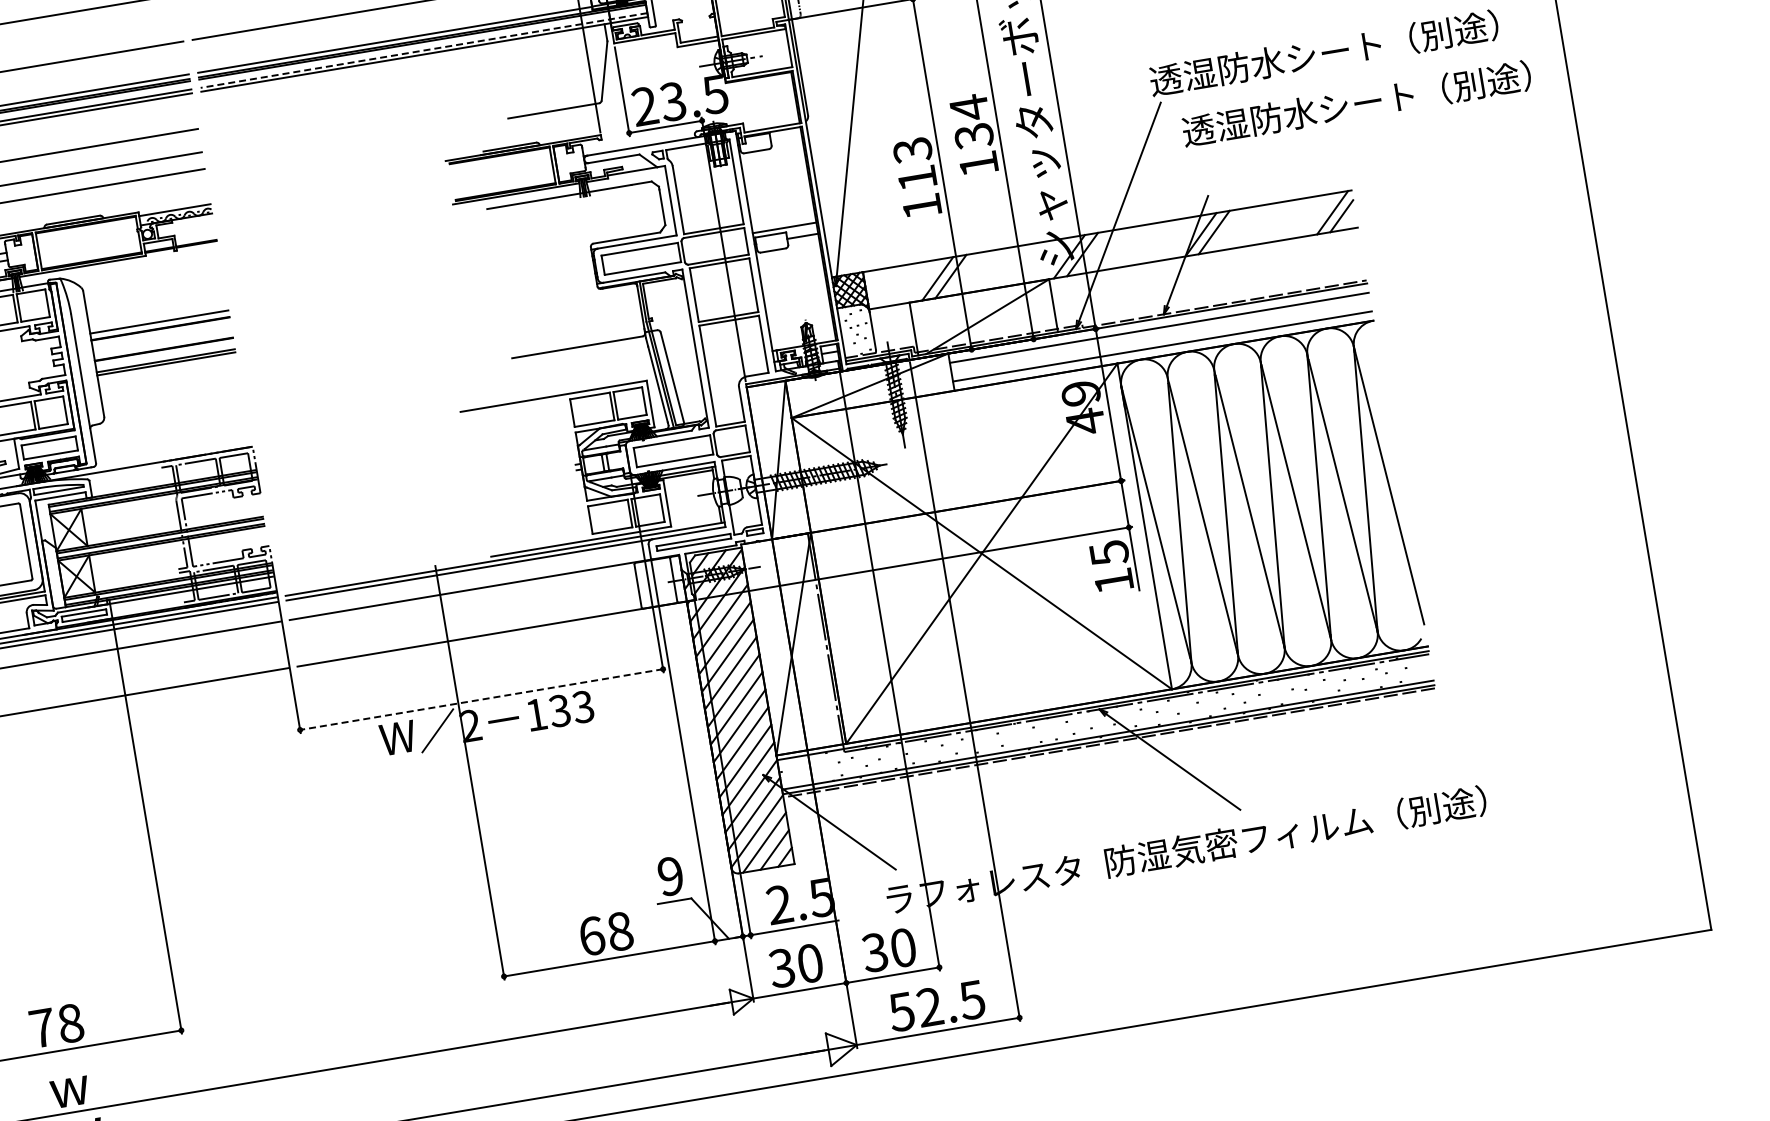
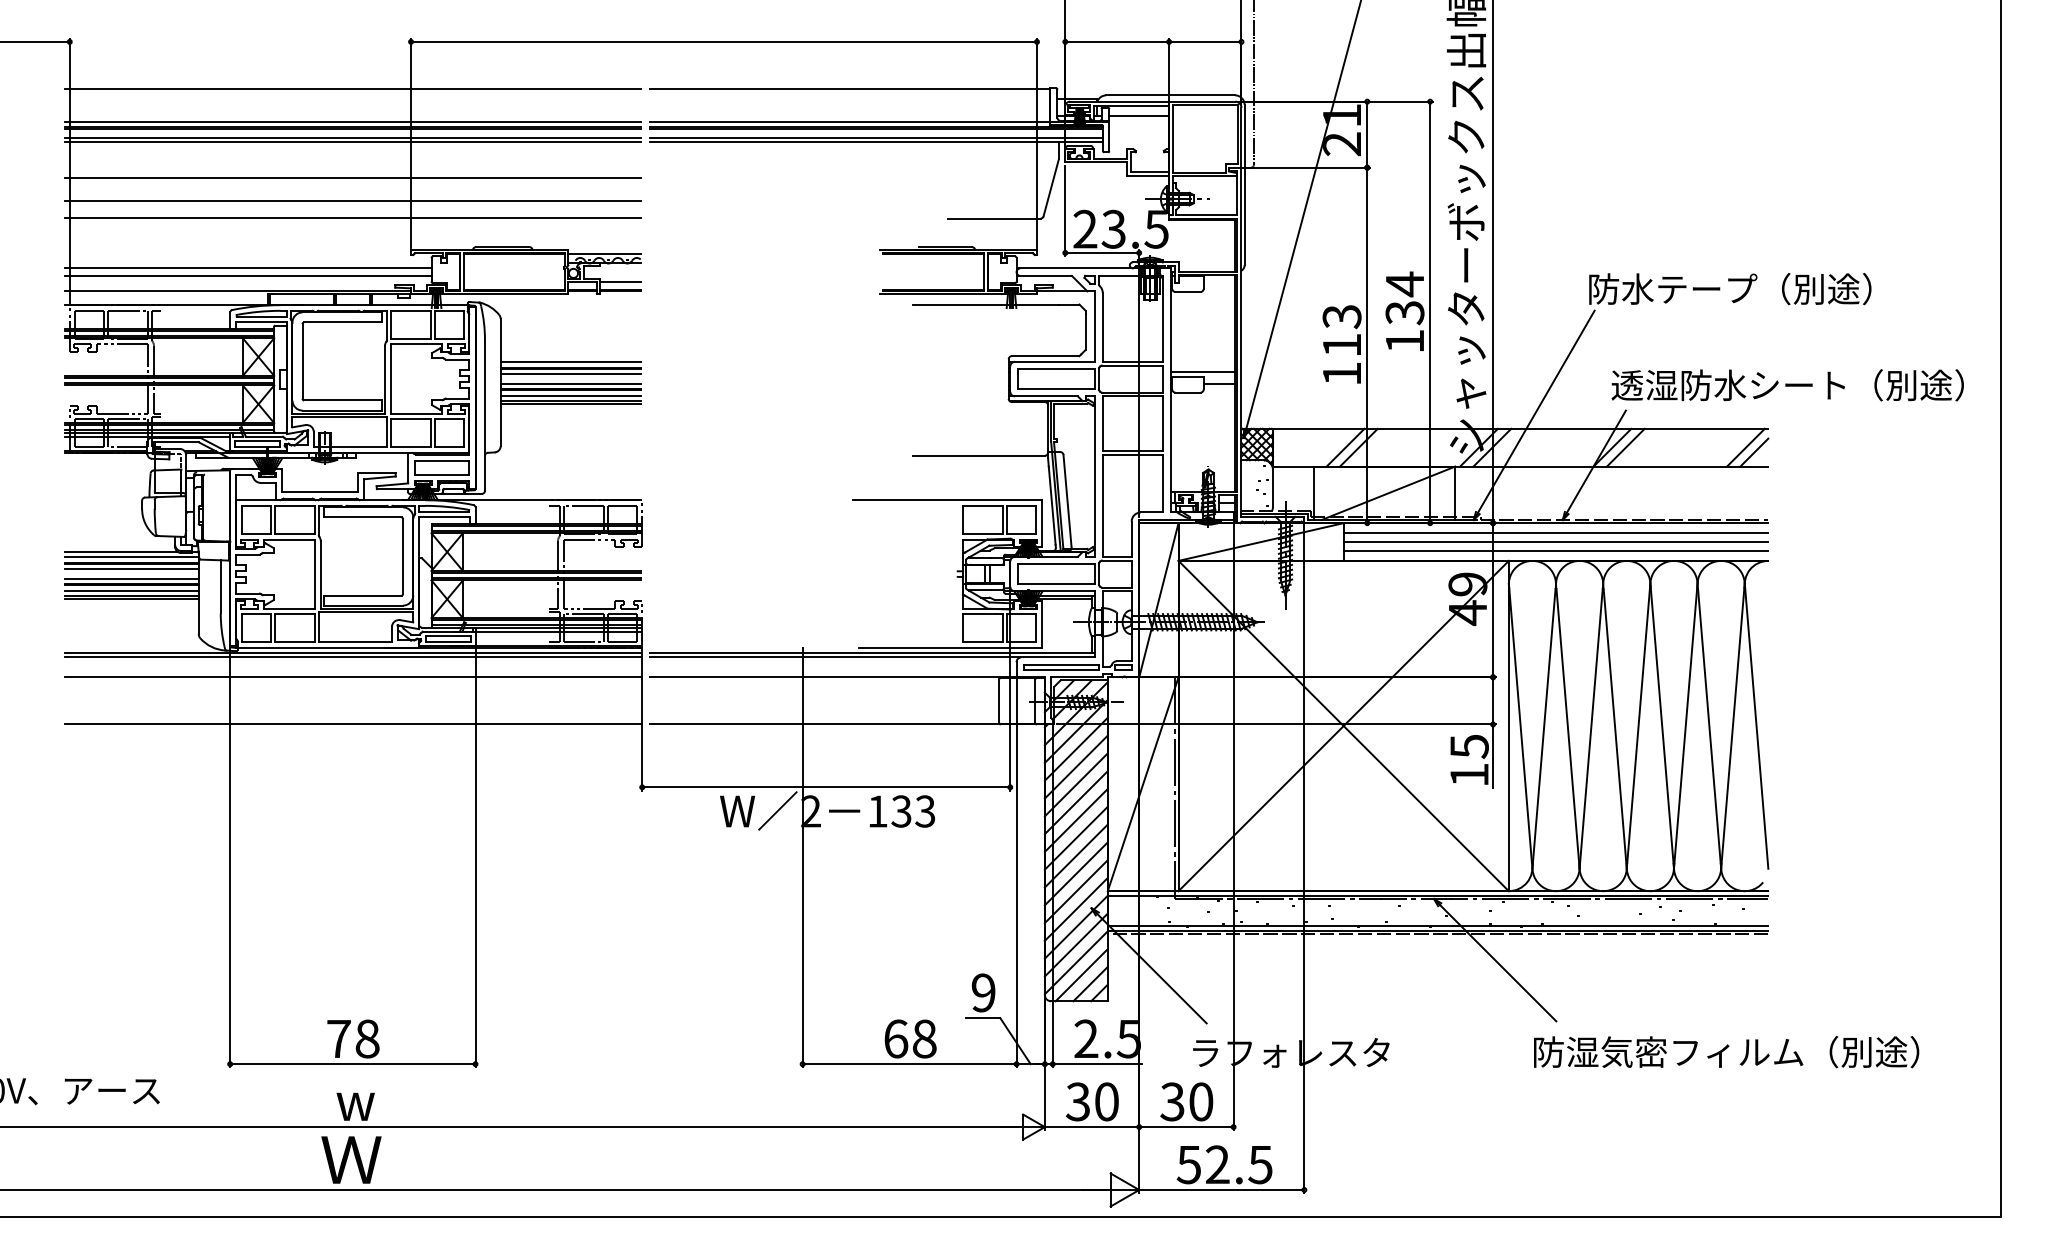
line: (423, 50) -> (876, 137), dashed -> solid
text: (1323, 52) -> (1763, 288), 透湿防水シート（別途） -> 防水テープ（別途）
text: (1356, 104) -> (1787, 385), moved
line: (194, 235) -> (619, 282), added
line: (161, 333) -> (570, 373), added
line: (1160, 337) -> (1555, 542), added
line: (162, 344) -> (570, 384), added
line: (164, 356) -> (570, 396), added
line: (480, 699) -> (825, 787), dashed -> solid
text: (1295, 832) -> (1726, 1052), moved

